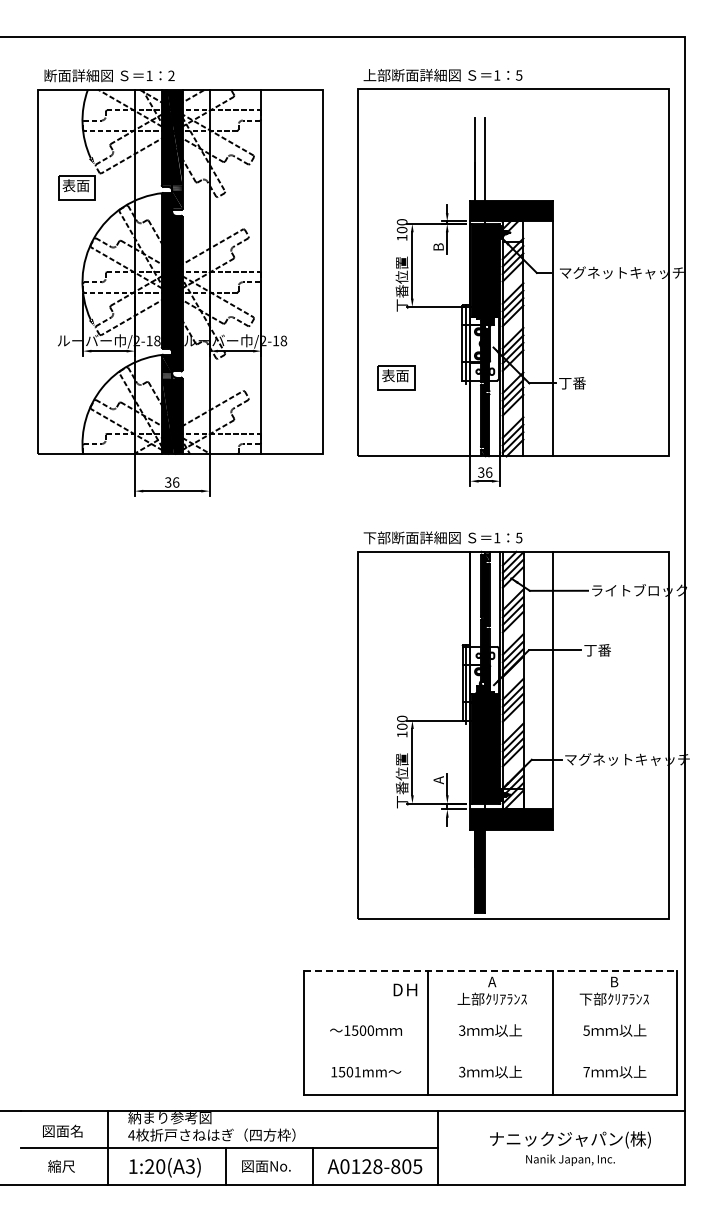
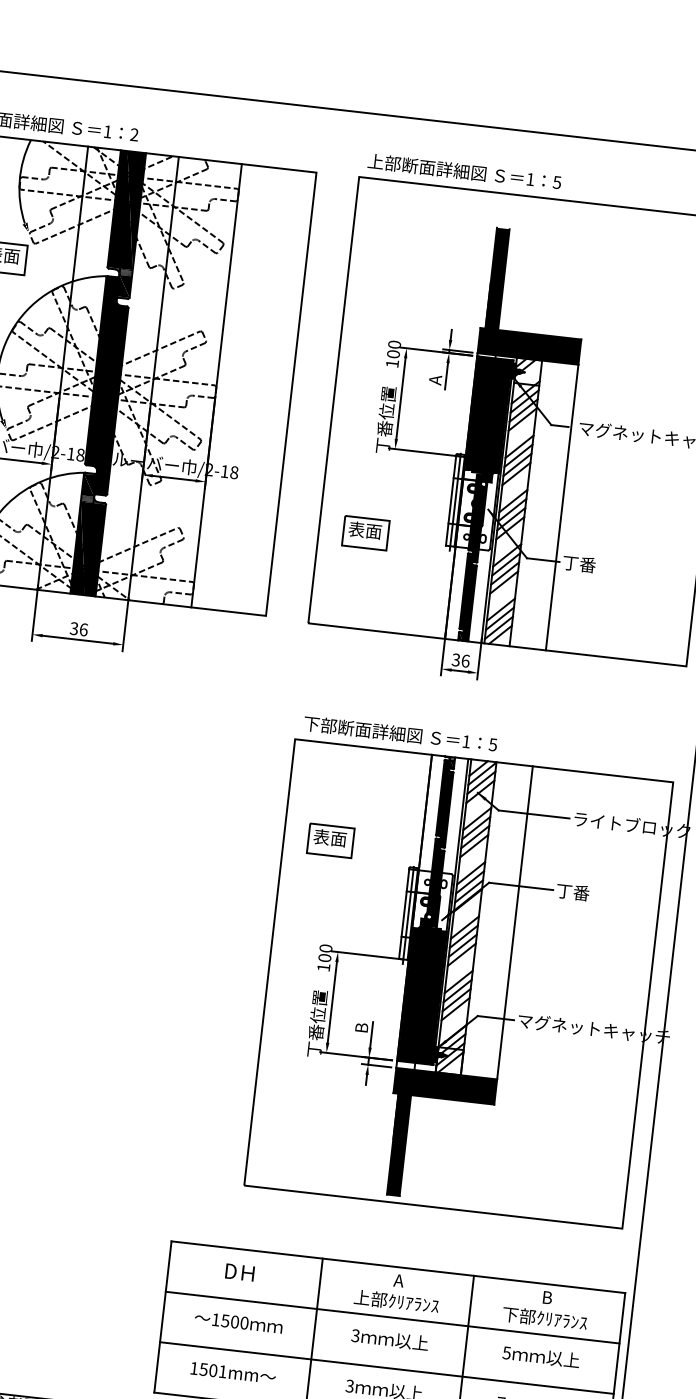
fill: (479, 158) -> (497, 277), added
text: (438, 247) -> (435, 380), B -> A
part: (396, 630) -> (331, 840), added
text: (438, 780) -> (361, 1028), A -> B
line: (490, 971) -> (398, 1267), dashed -> solid
text: (405, 989) -> (240, 1271), moved
line: (490, 1012) -> (392, 1317), added
line: (490, 1053) -> (386, 1367), added

